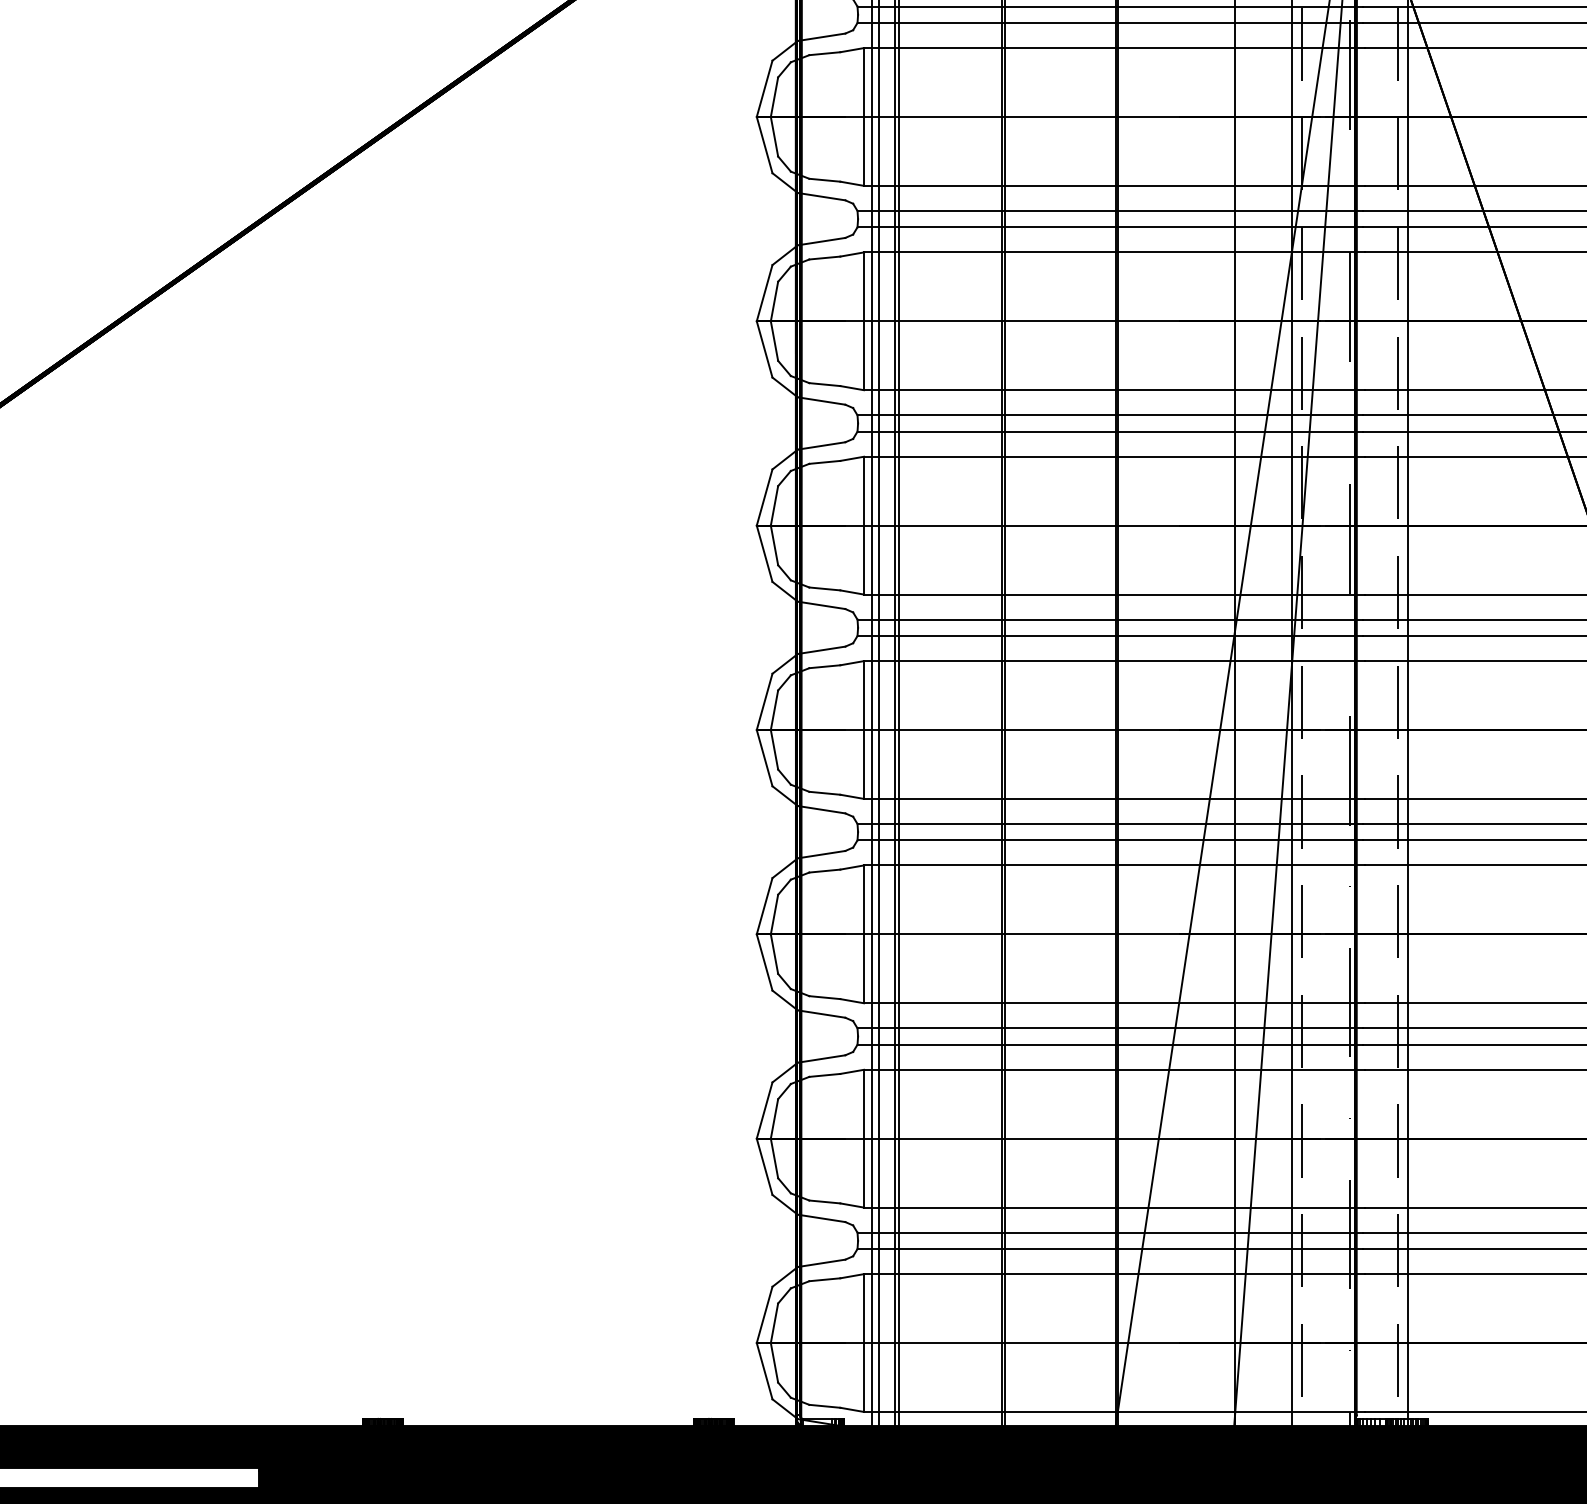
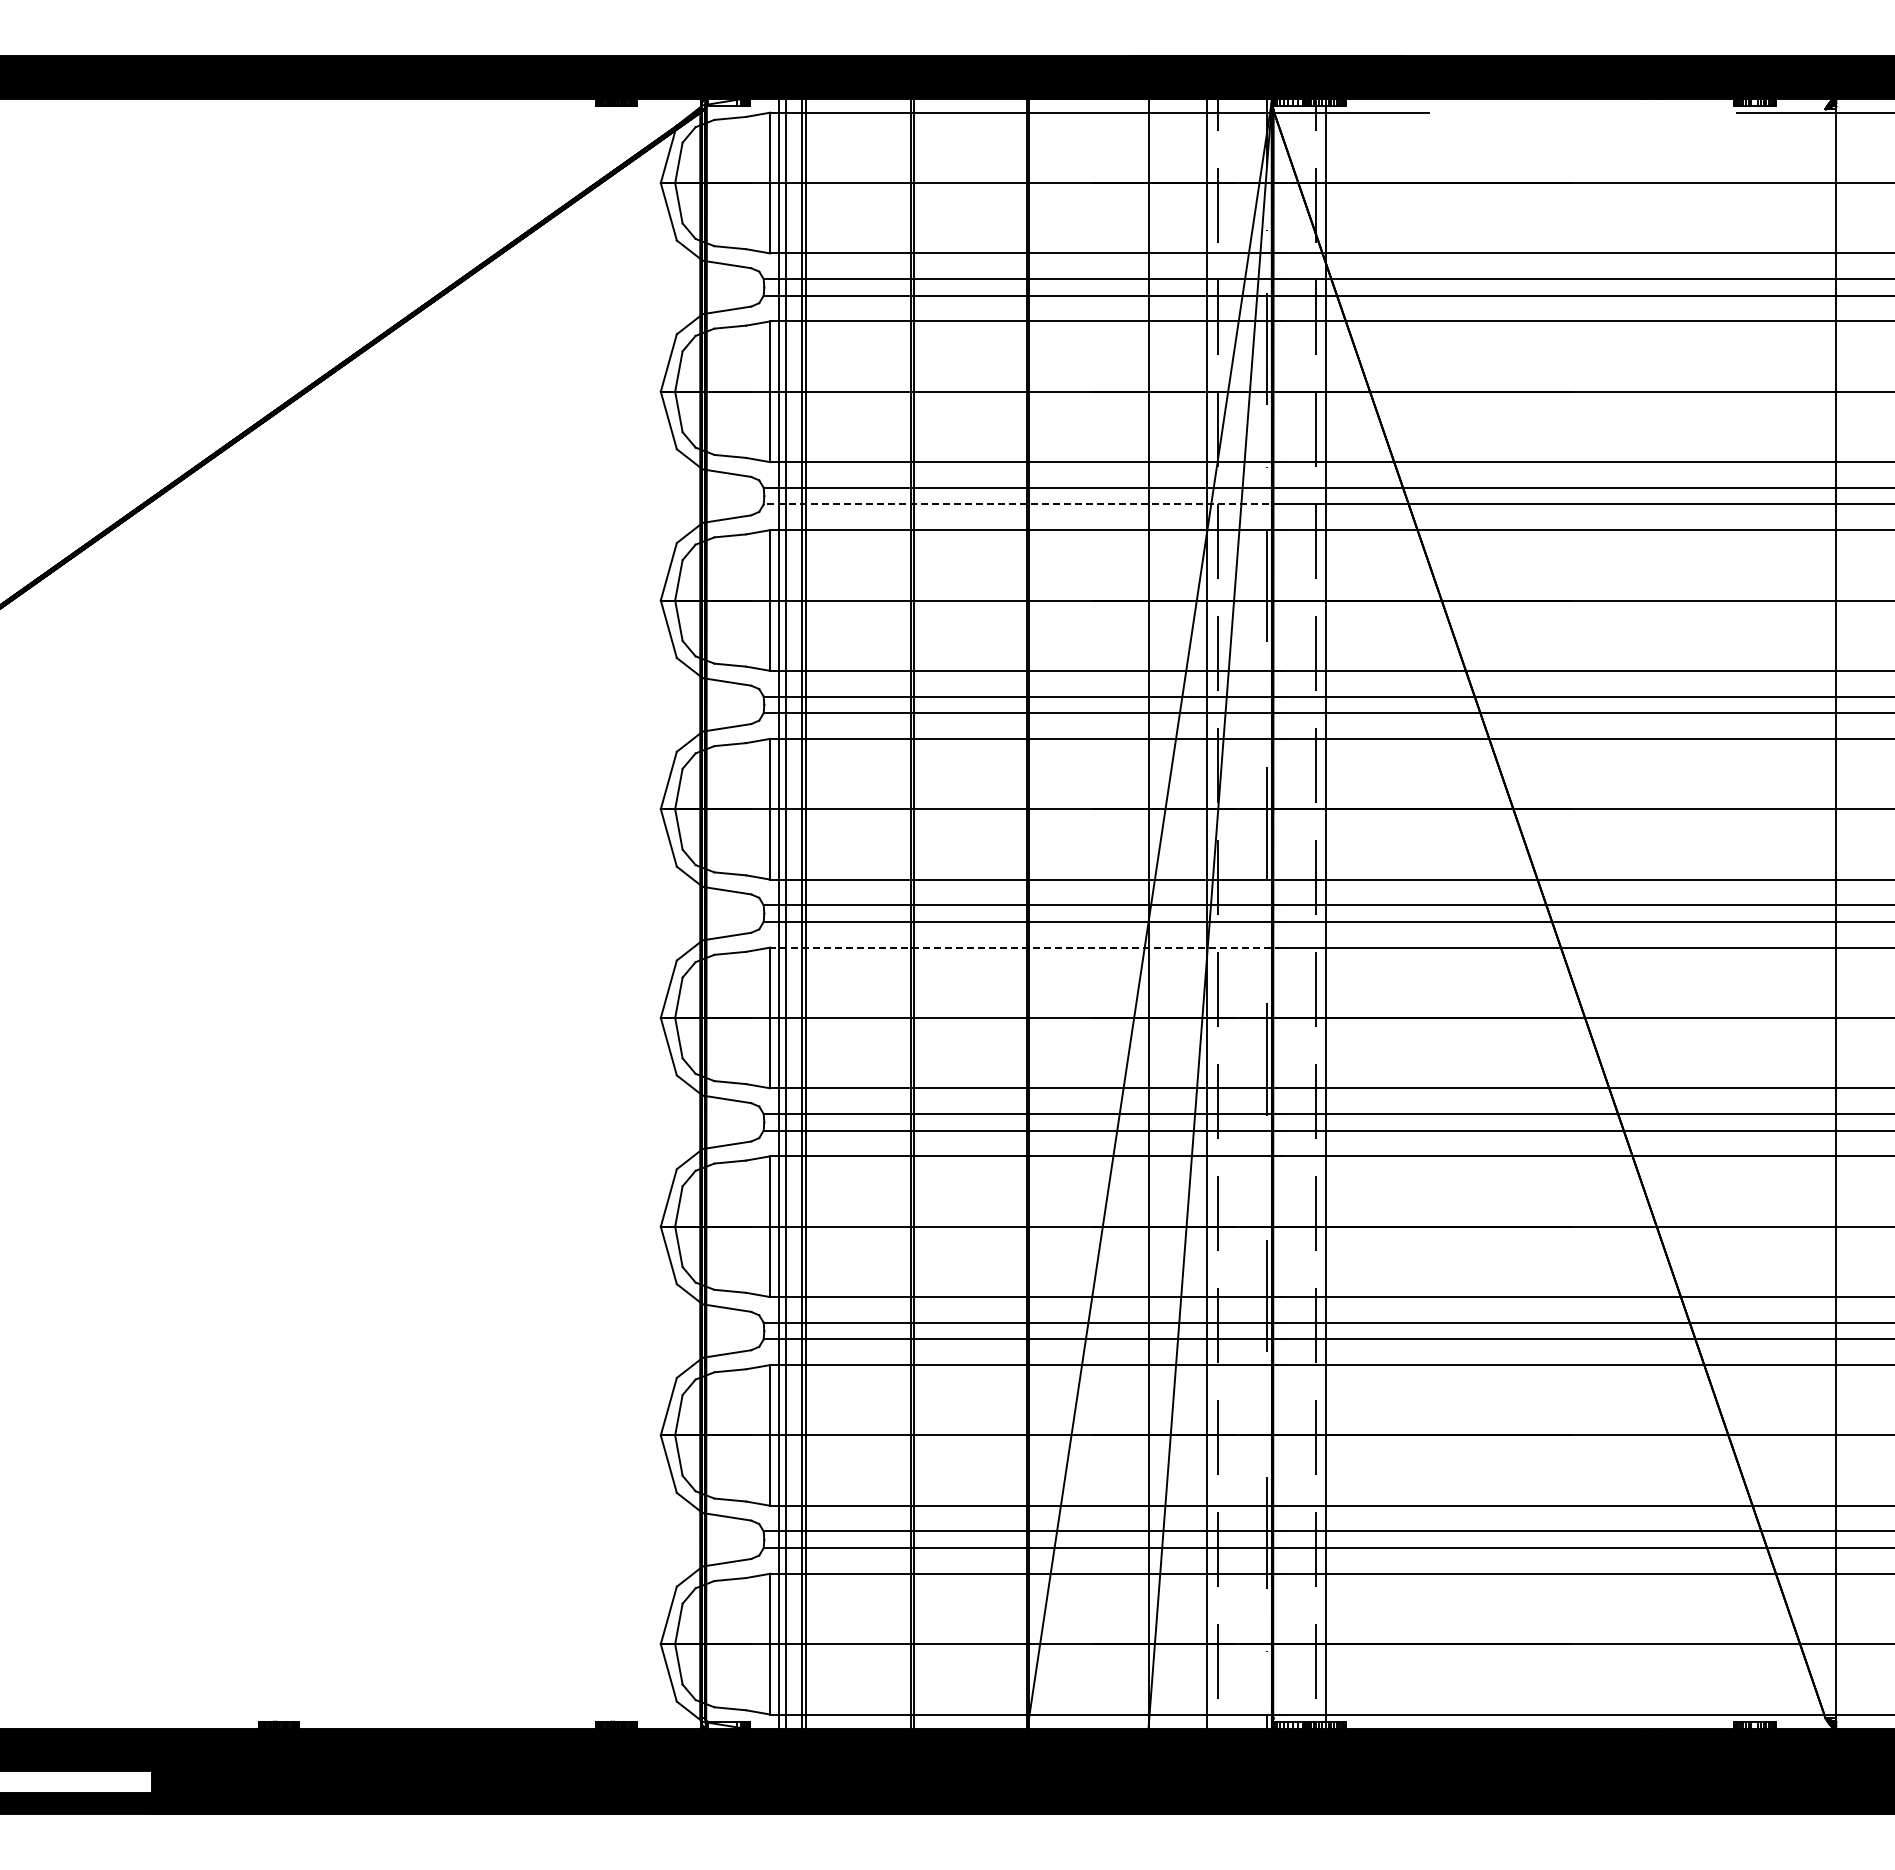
line: (1109, 227) -> (1021, 504), solid -> dashed
line: (1113, 661) -> (1025, 947), solid -> dashed

